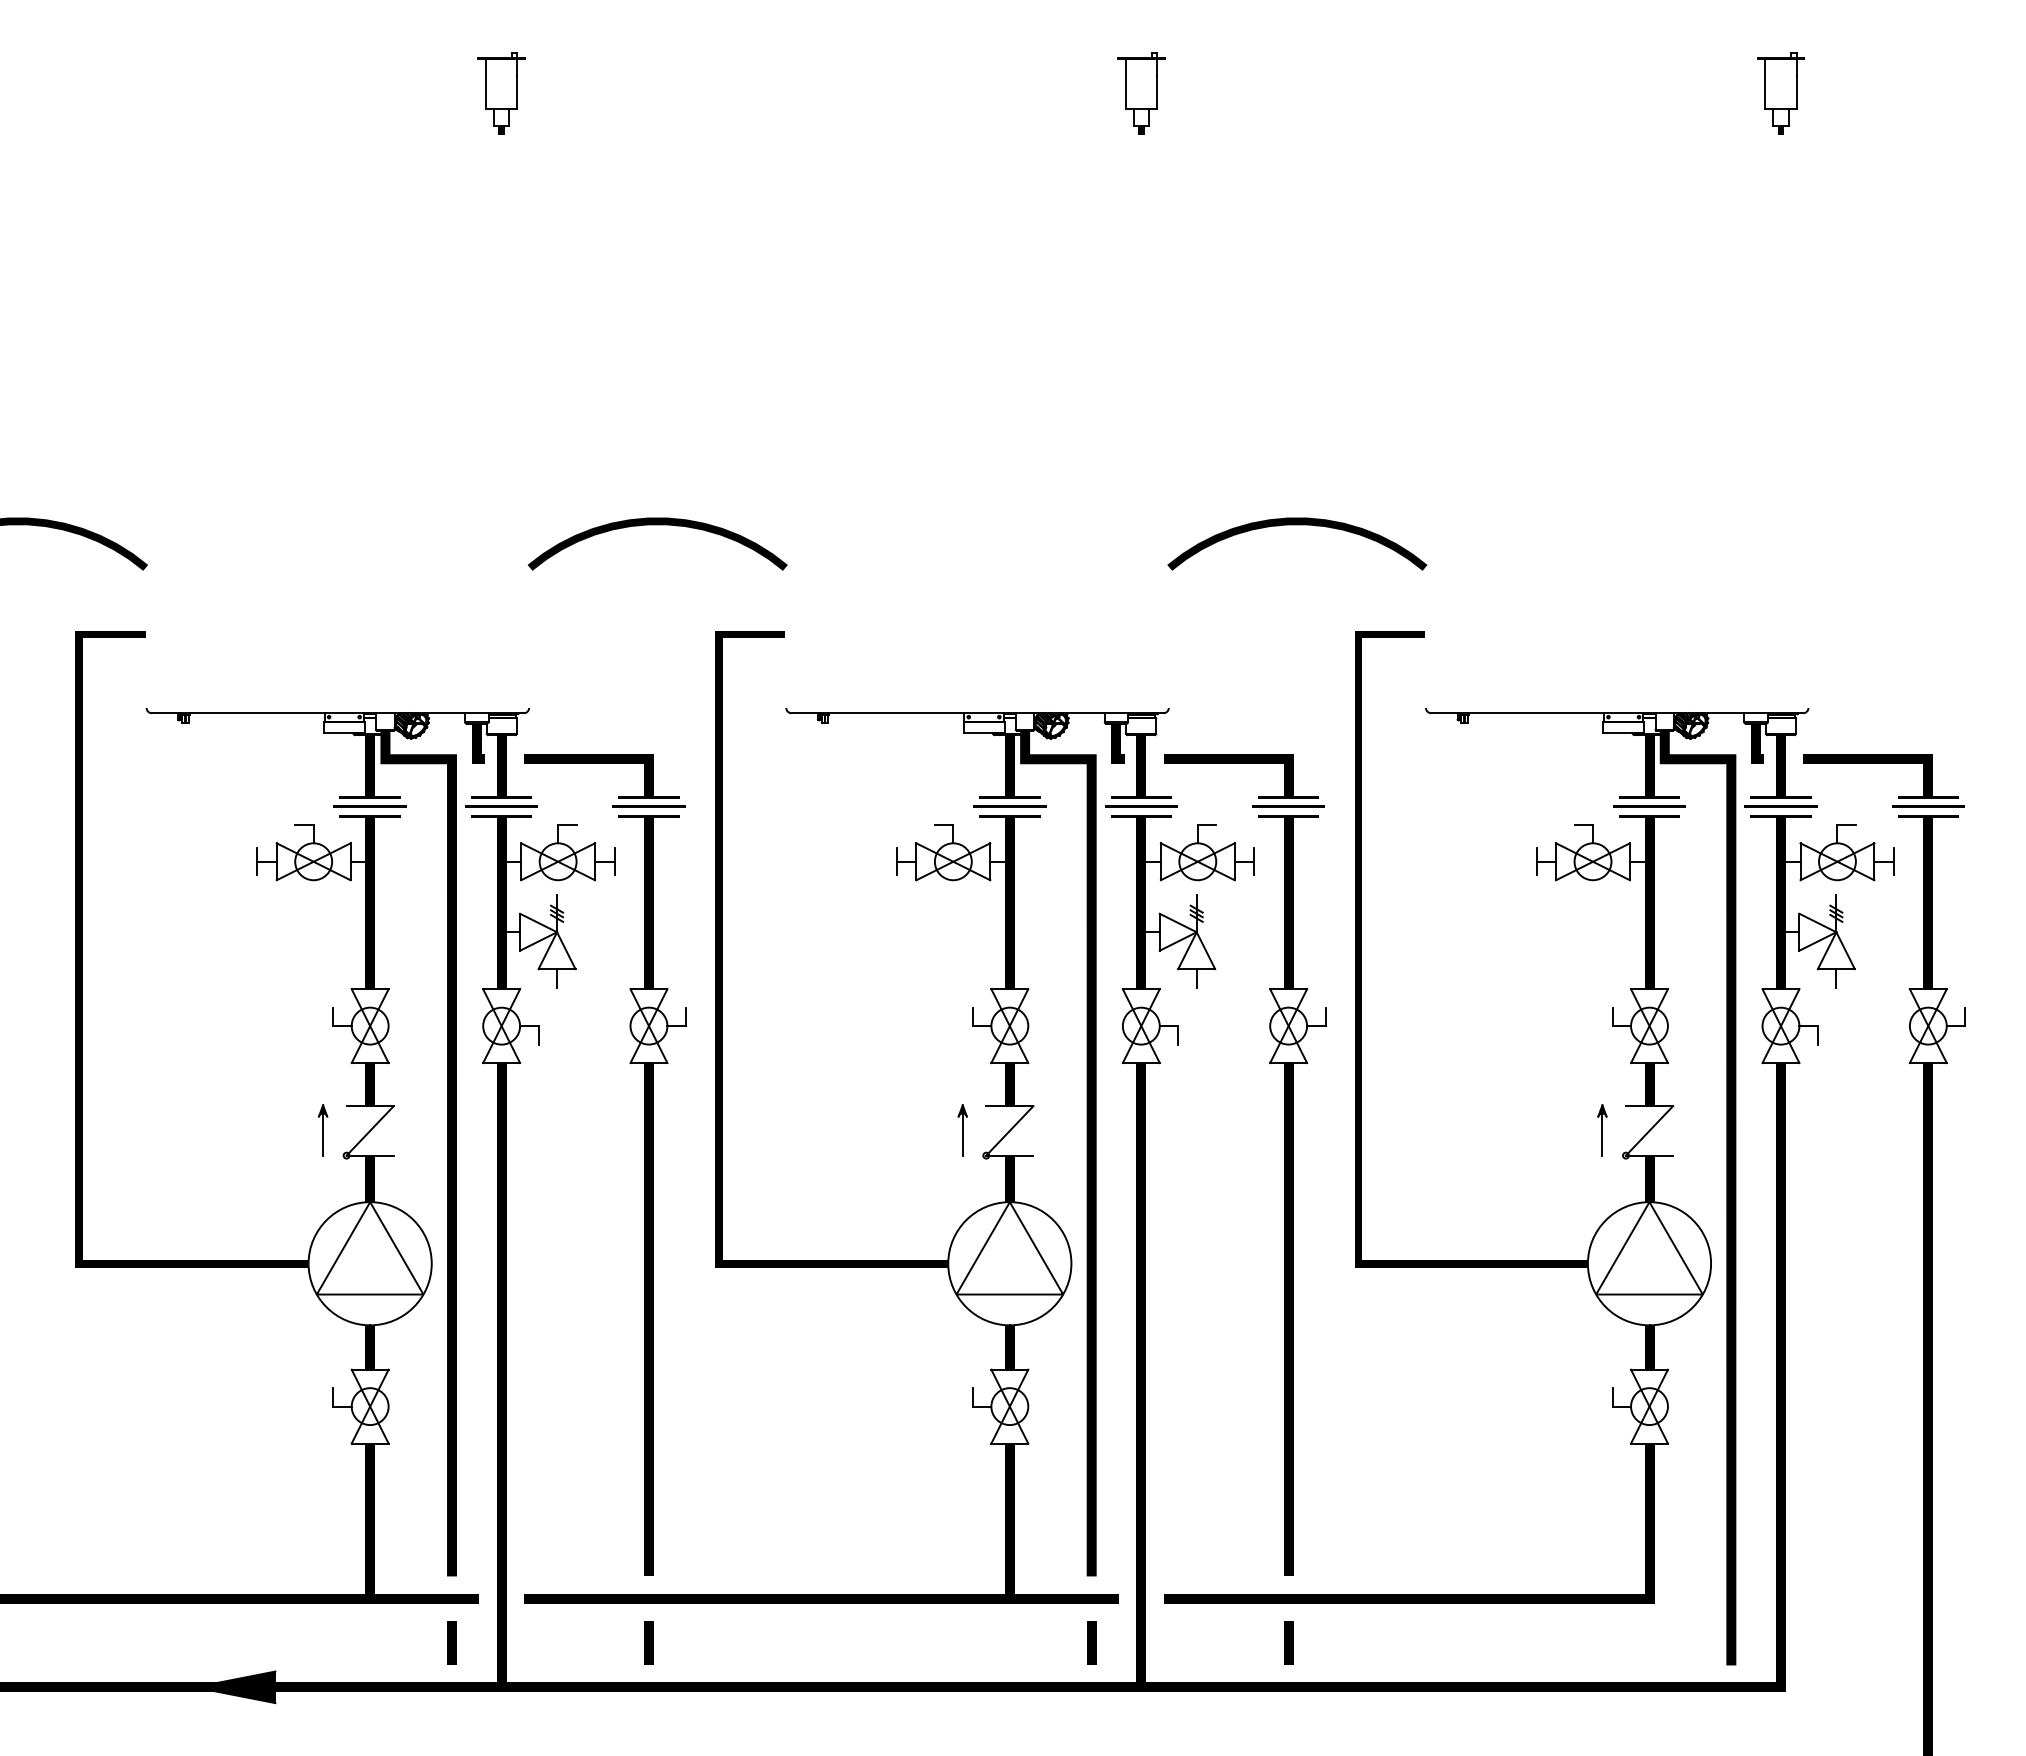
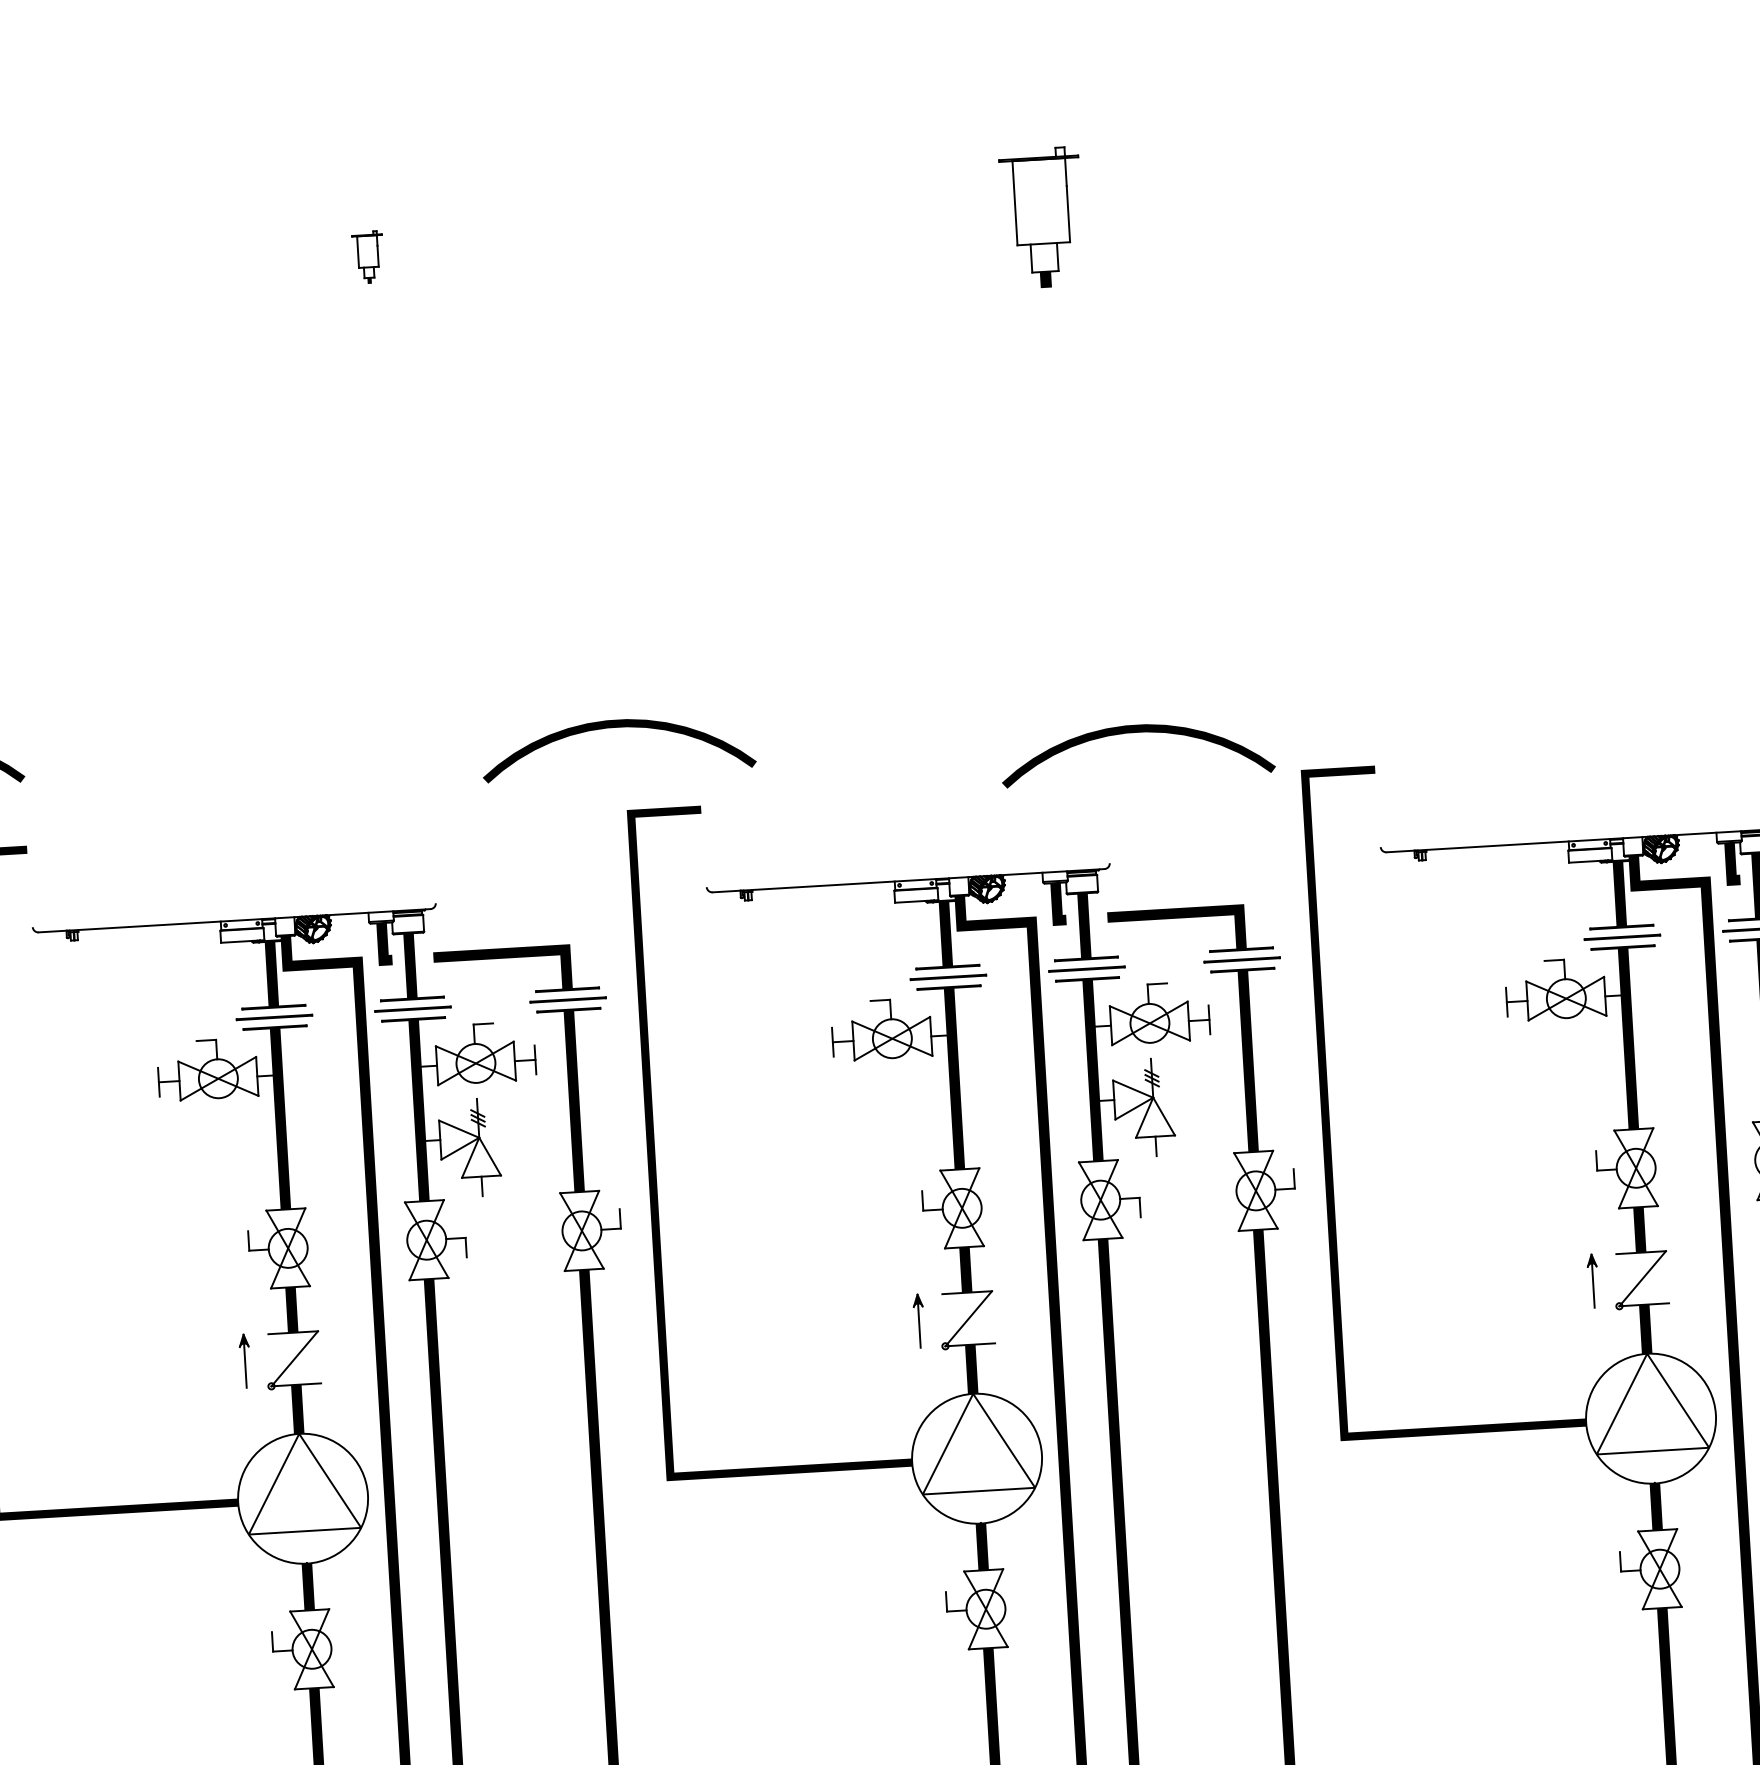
part: (501, 93) -> (368, 257), size x0.6
part: (1141, 93) -> (1042, 217), size x1.6
part: (1780, 93) -> (1715, 177), removed
curve: (657, 525) -> (617, 728), moved
curve: (1297, 525) -> (1136, 733), moved

